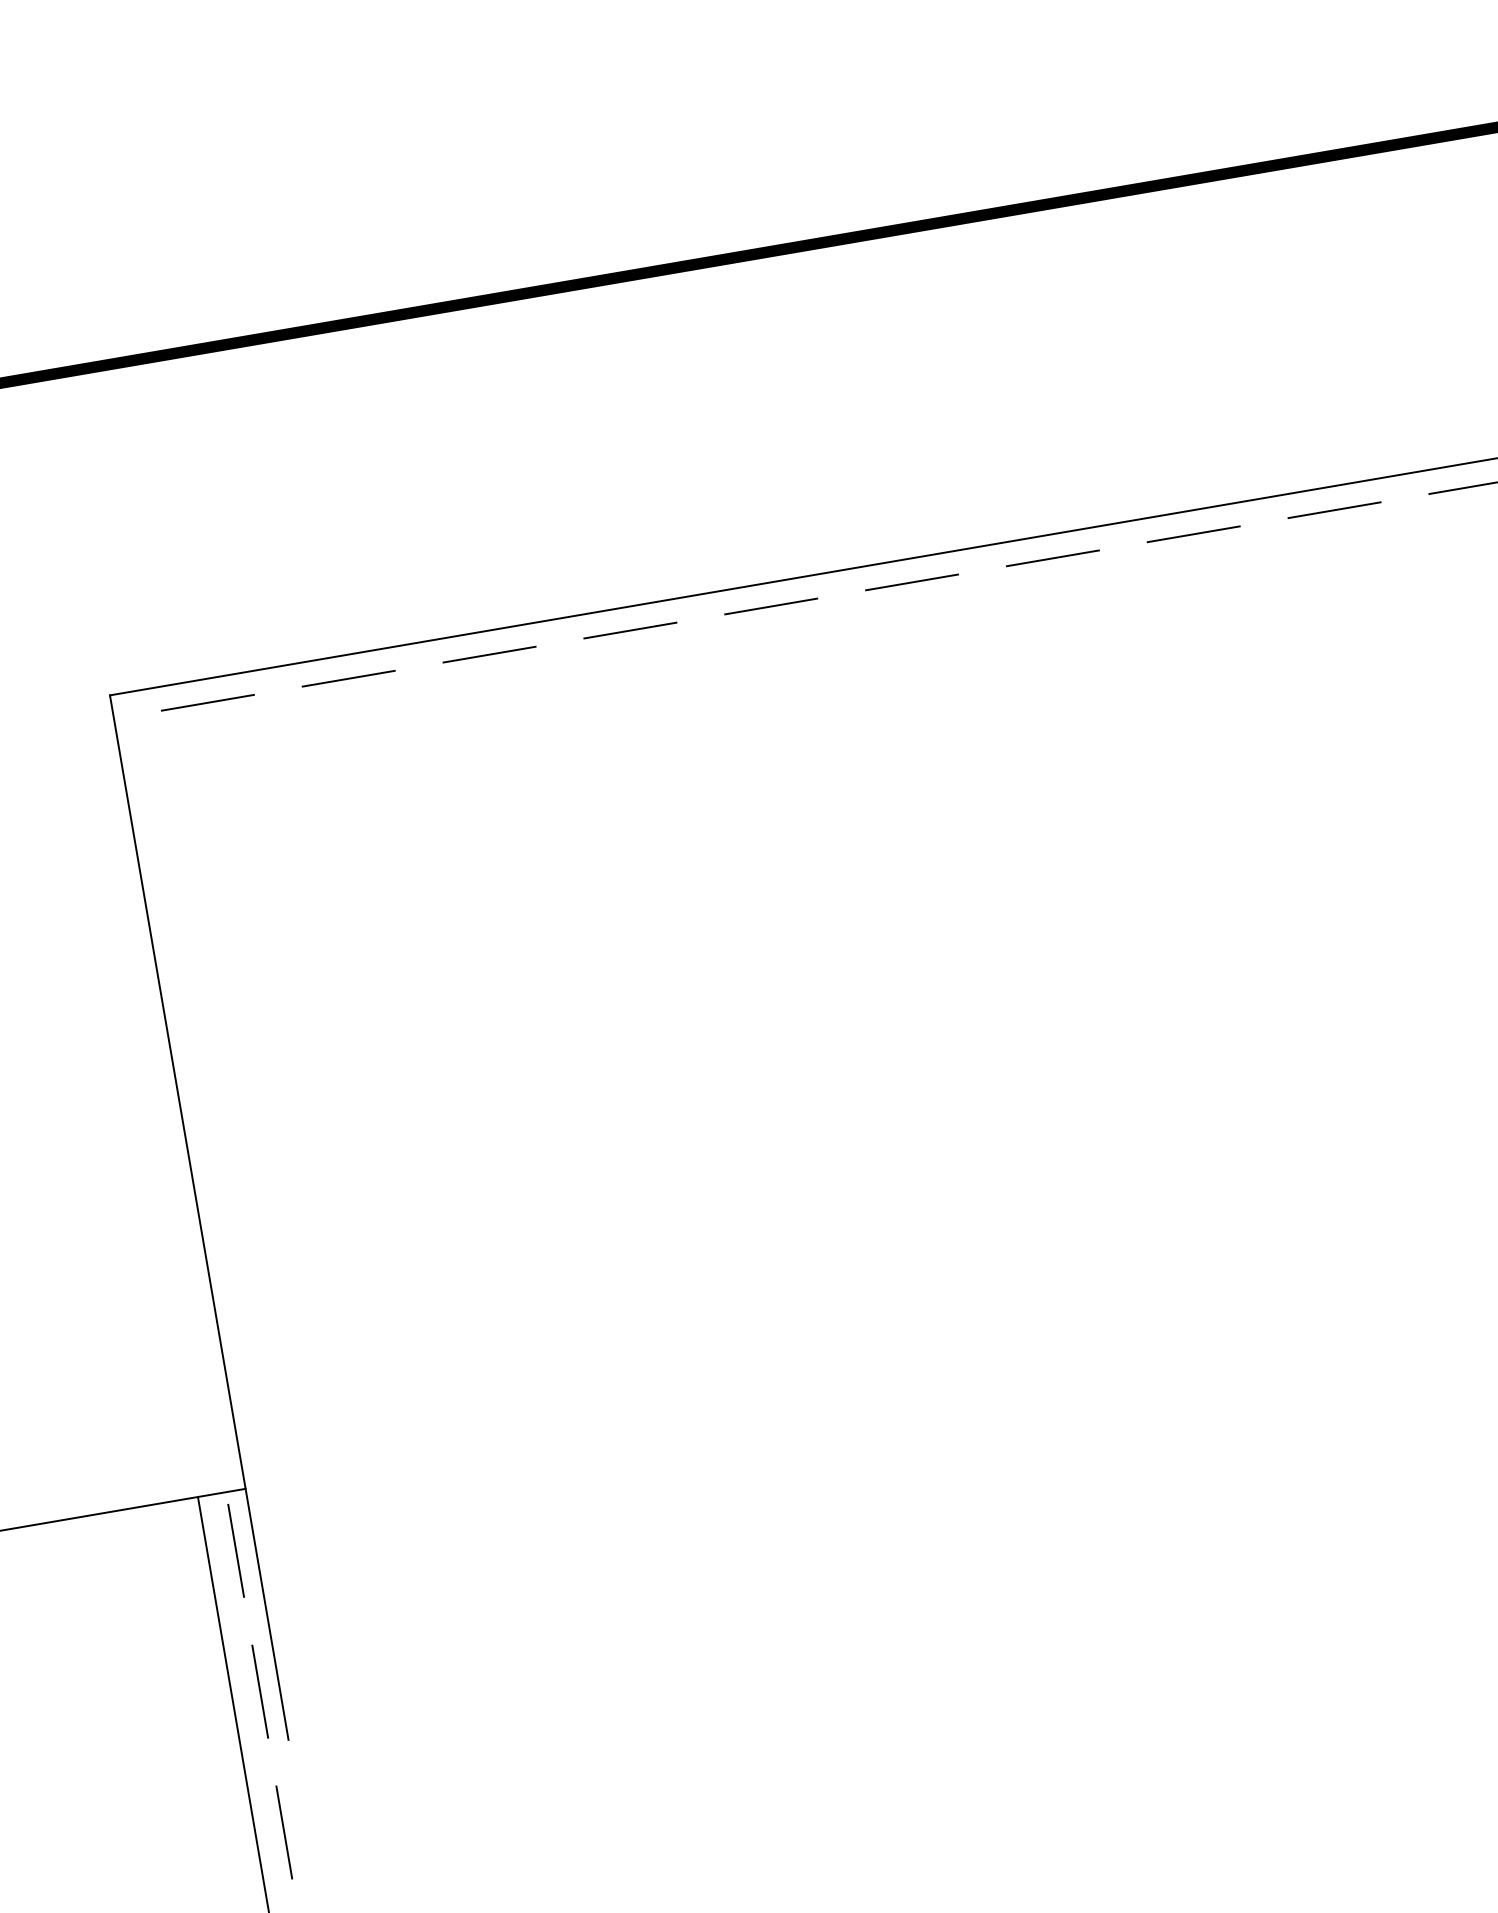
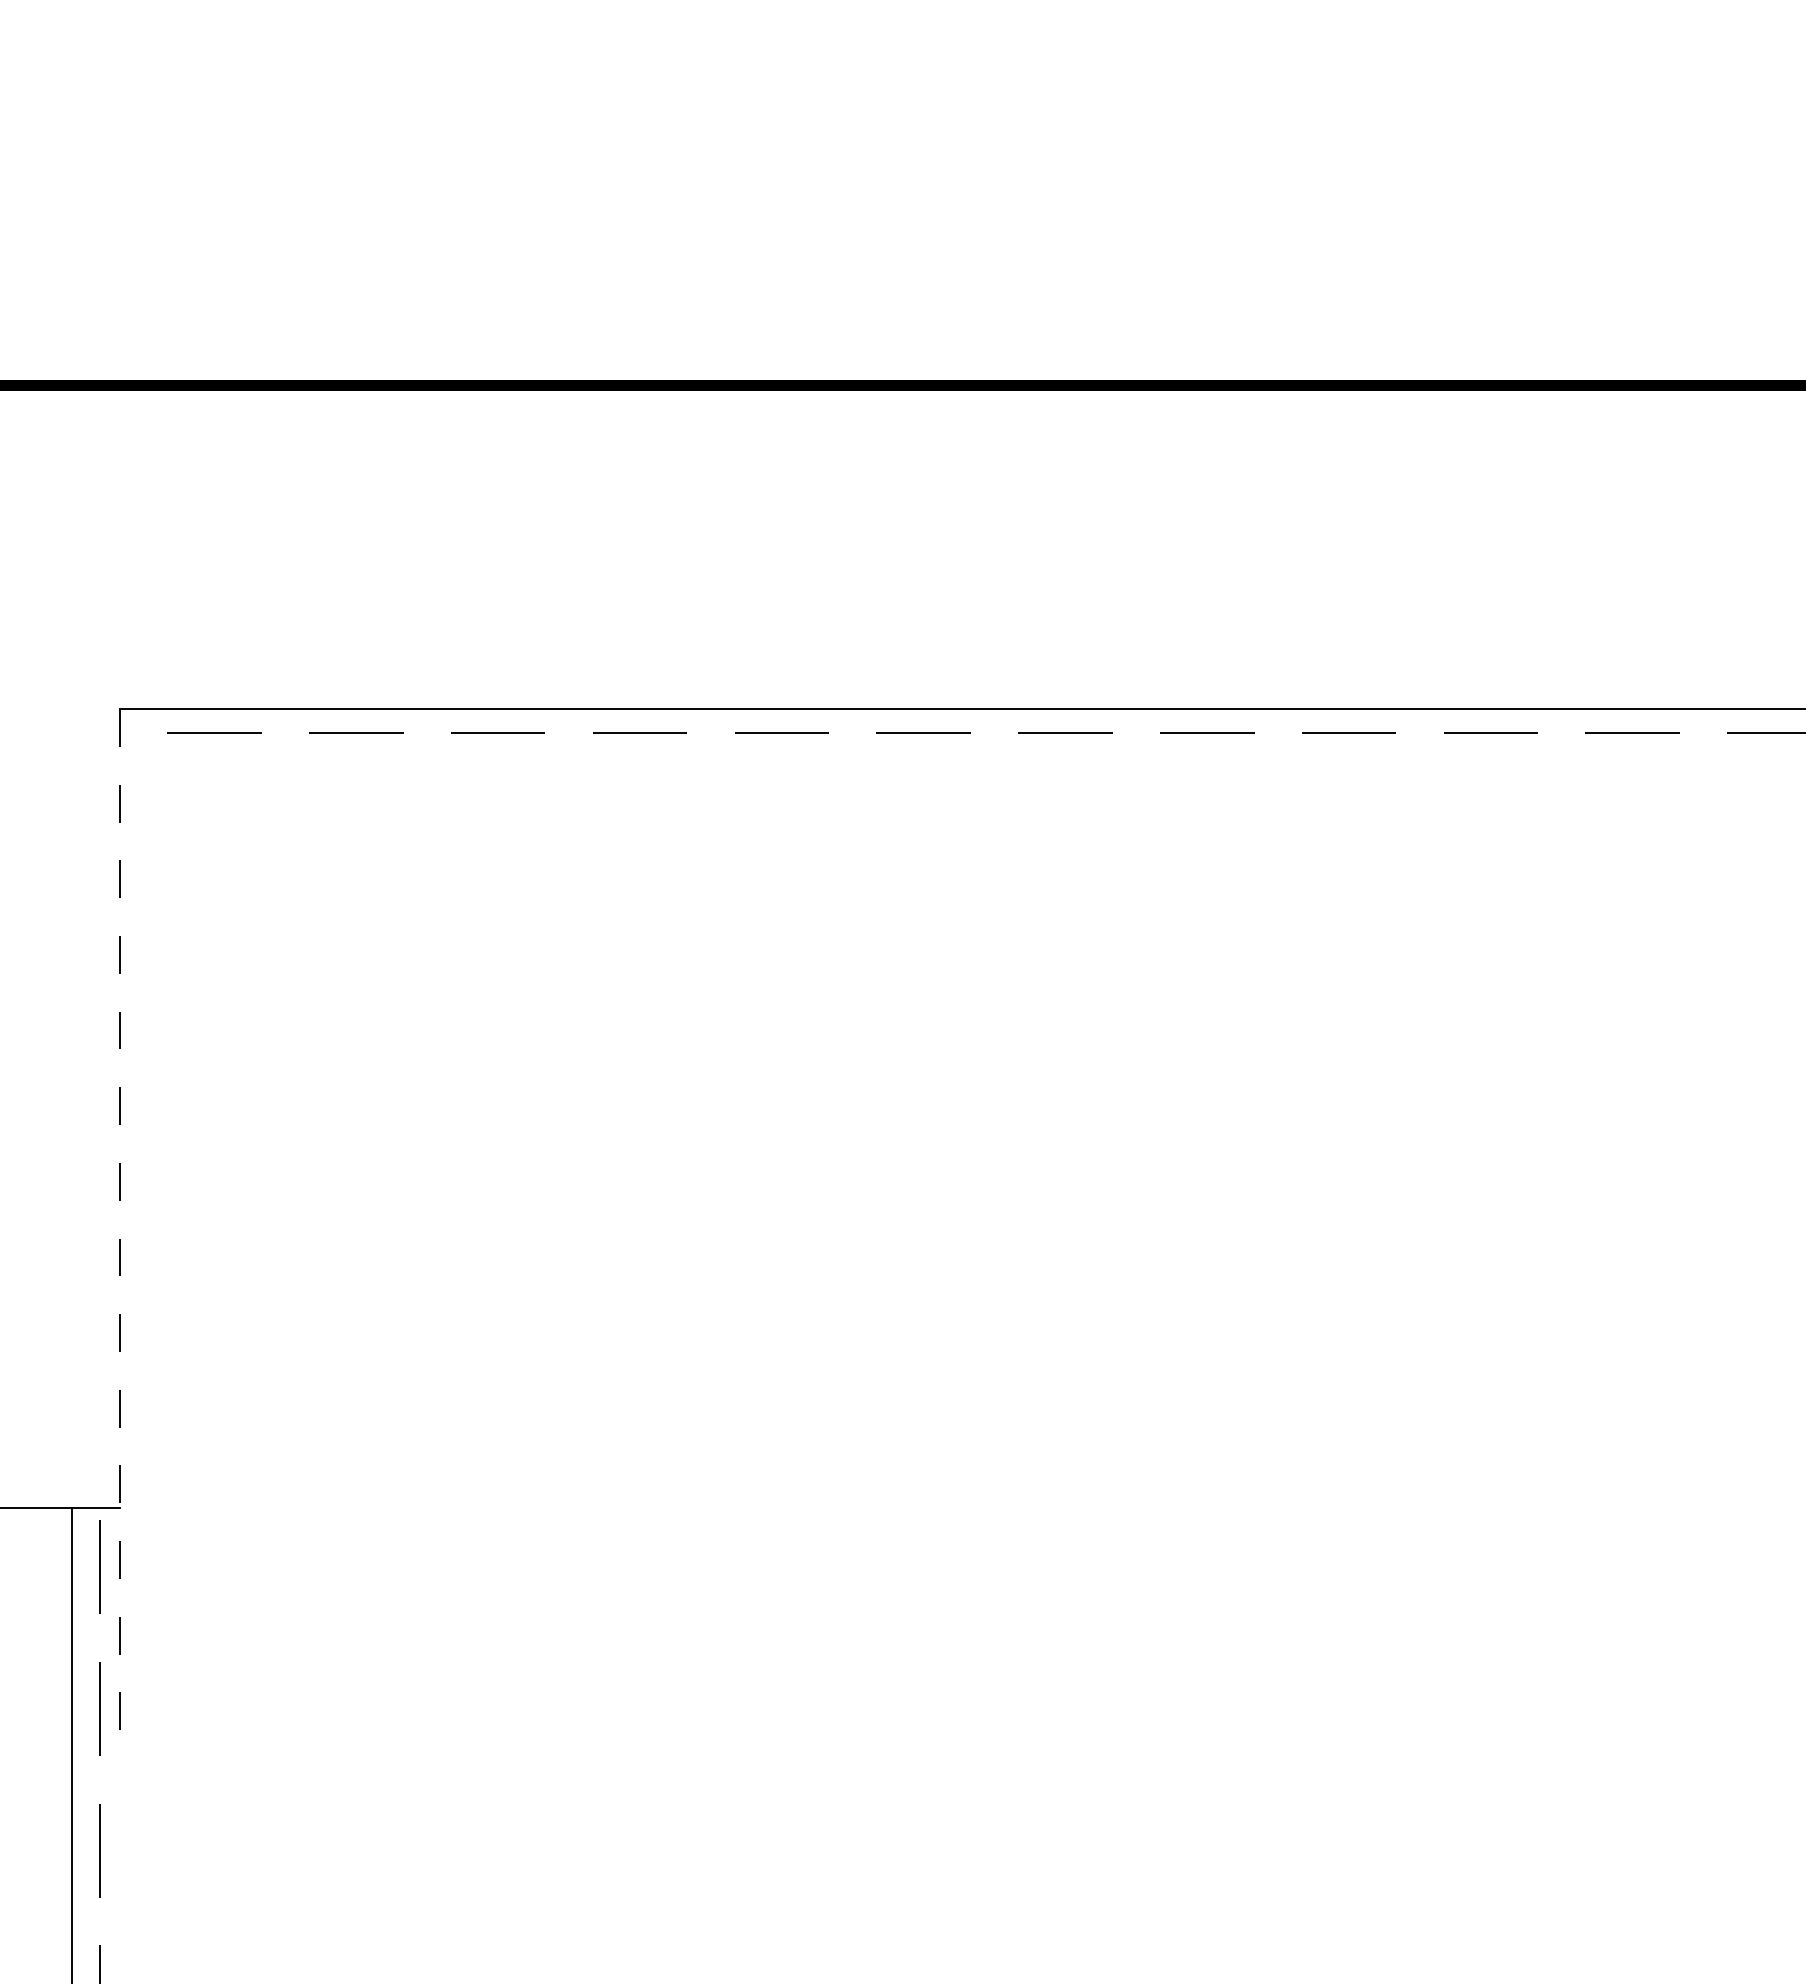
line: (198, 1218) -> (119, 1235), solid -> dashed

